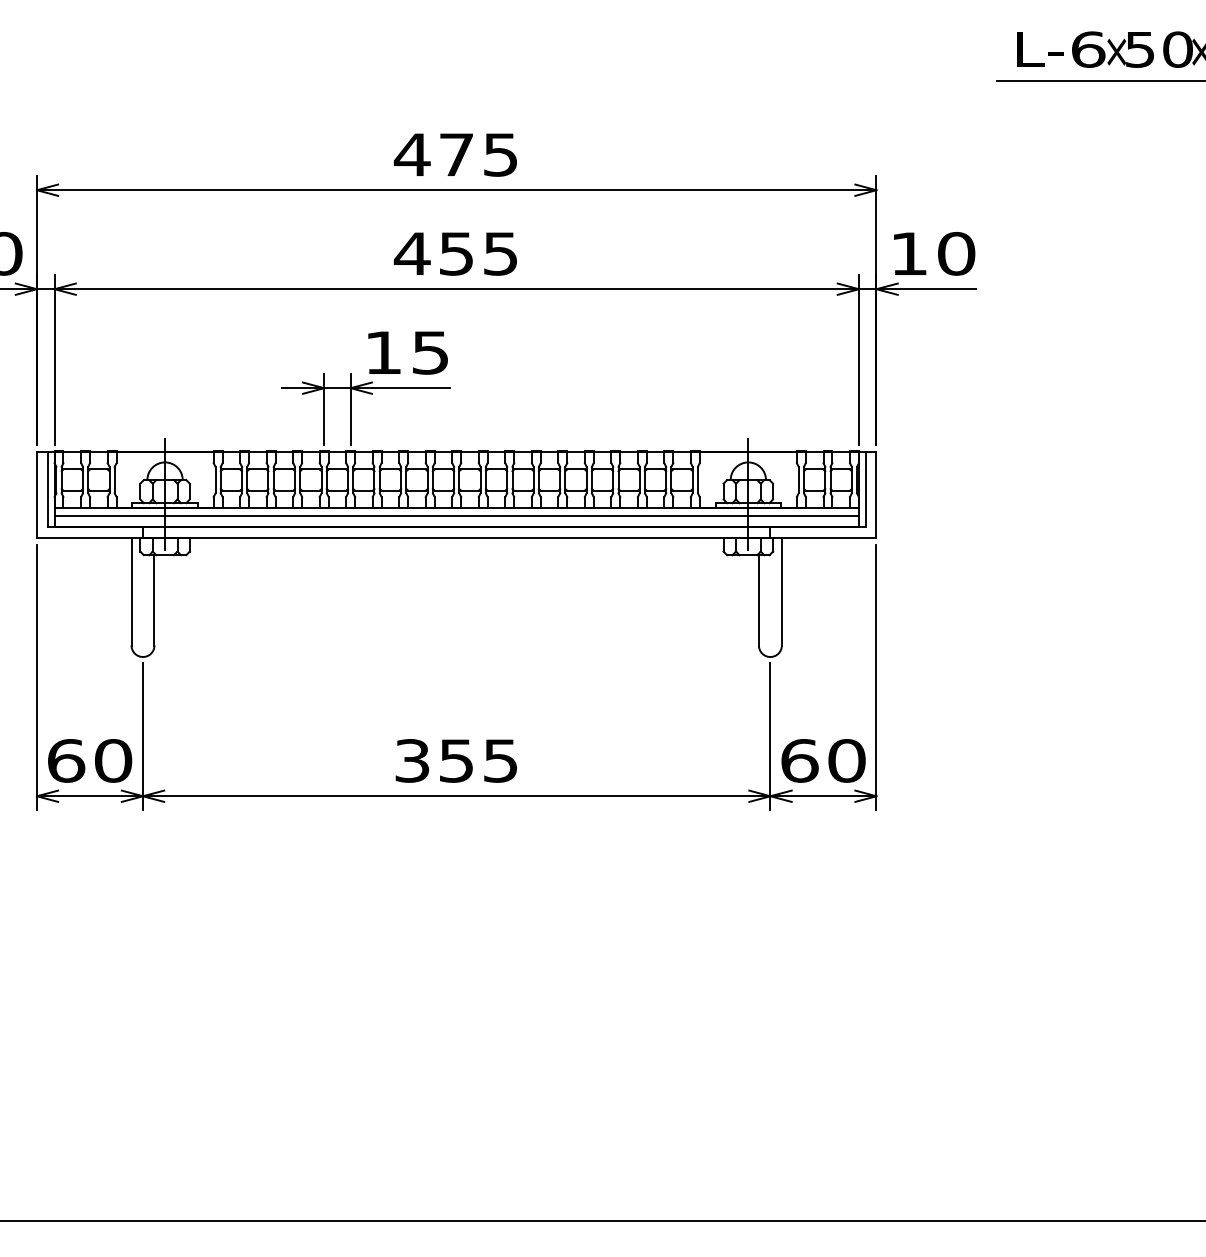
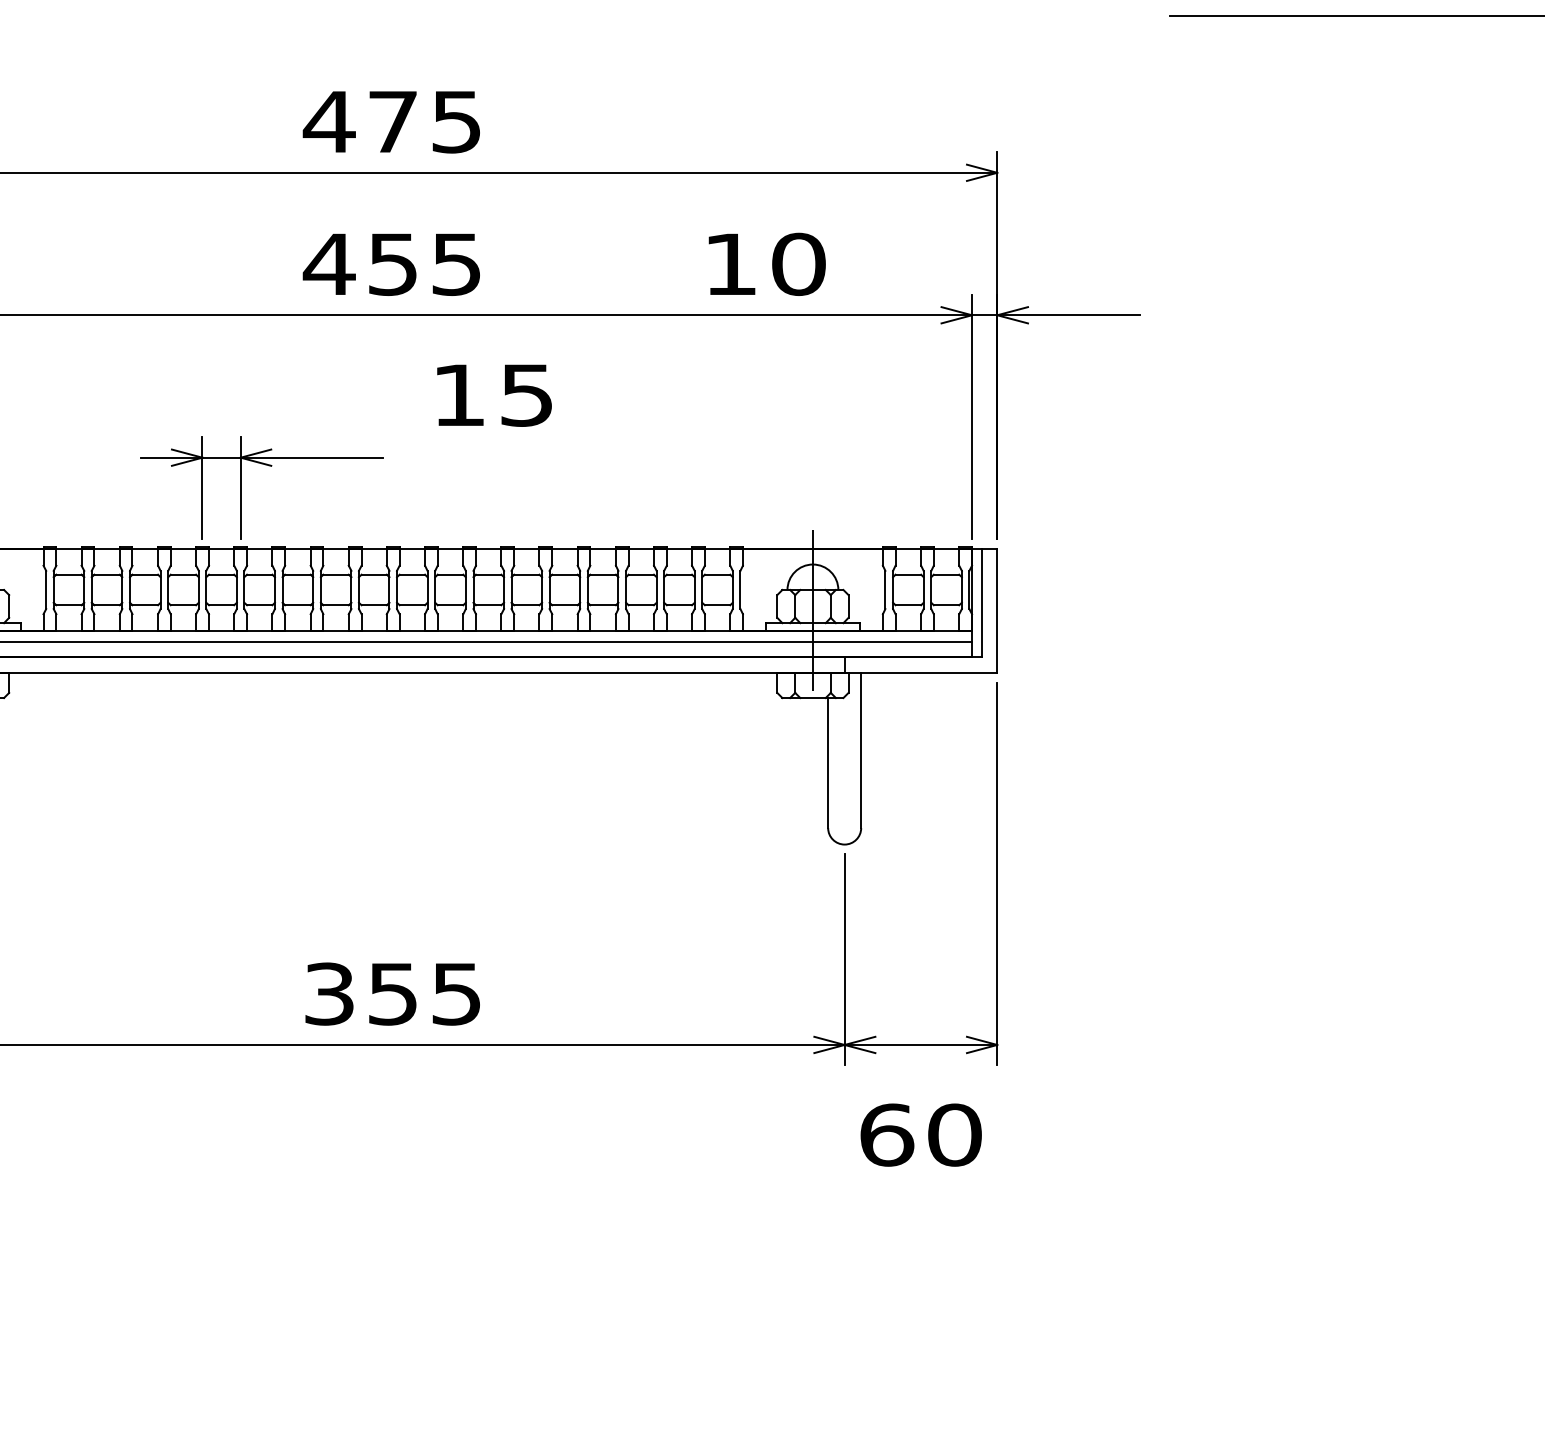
text: (934, 253) -> (767, 263), moved
text: (407, 352) -> (493, 394), moved
text: (823, 760) -> (921, 1134), moved

